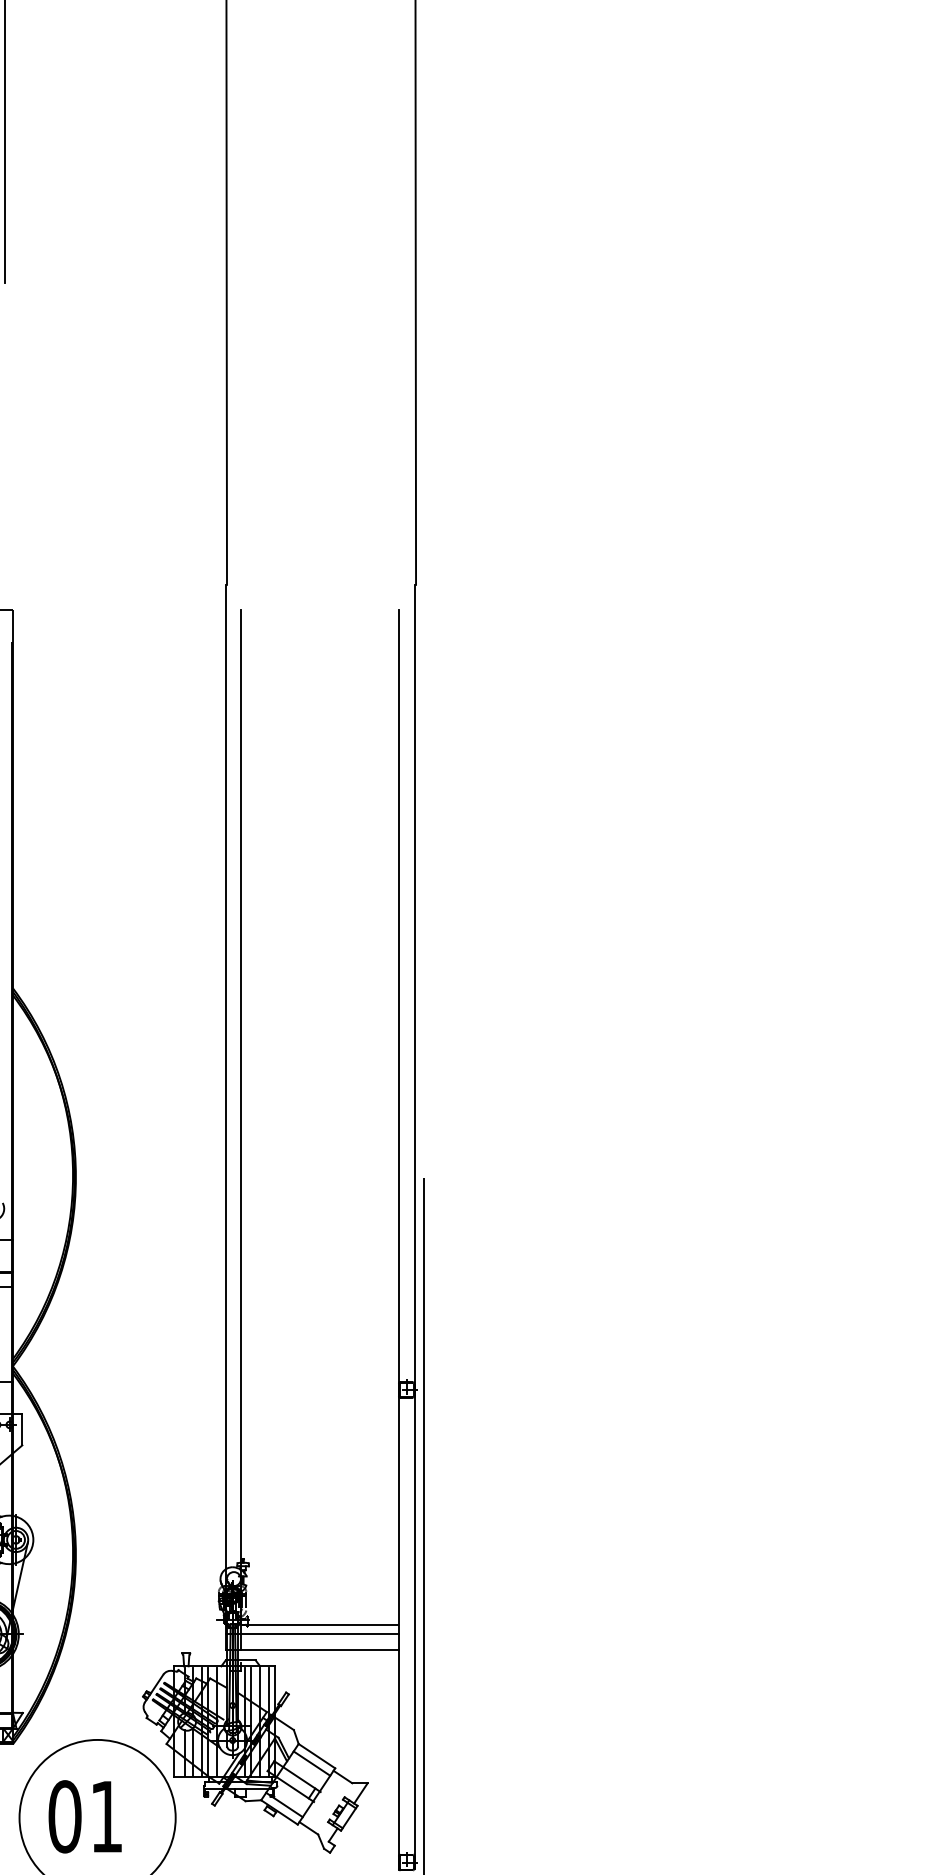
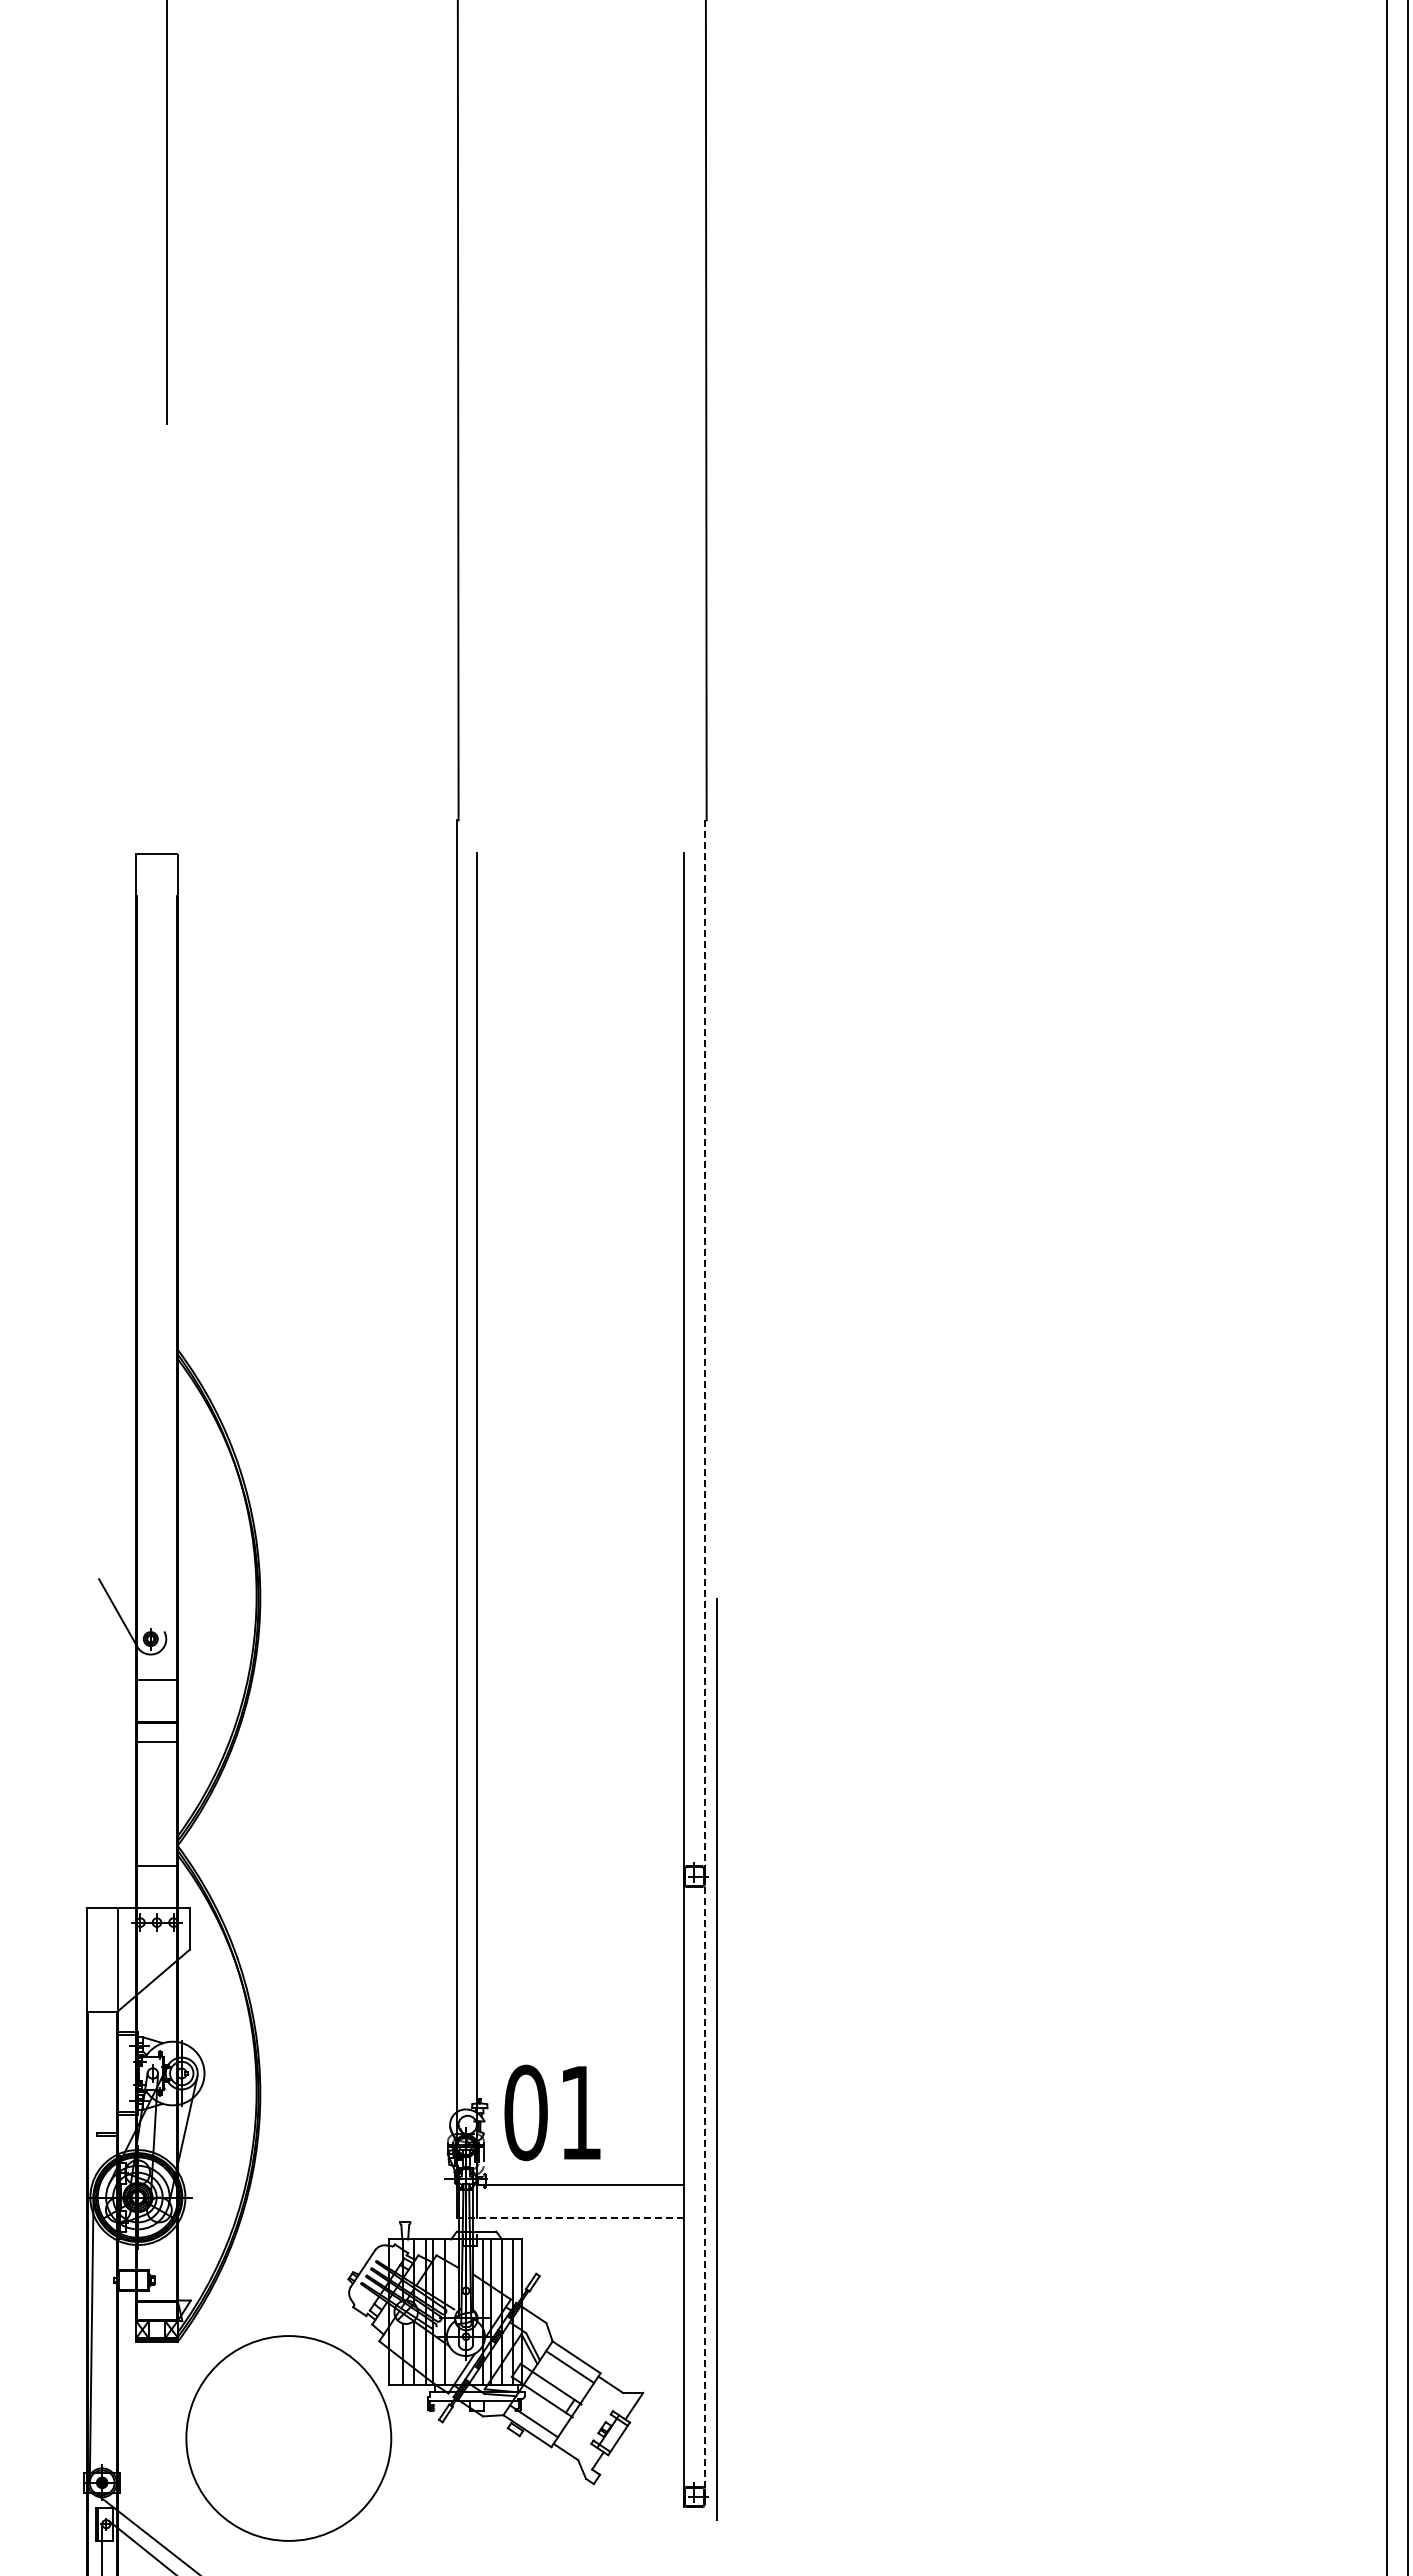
line: (414, 1227) -> (704, 1663), solid -> dashed
line: (312, 1634) -> (570, 2197), removed
line: (312, 1649) -> (570, 2217), solid -> dashed
text: (85, 1816) -> (552, 2112), moved

